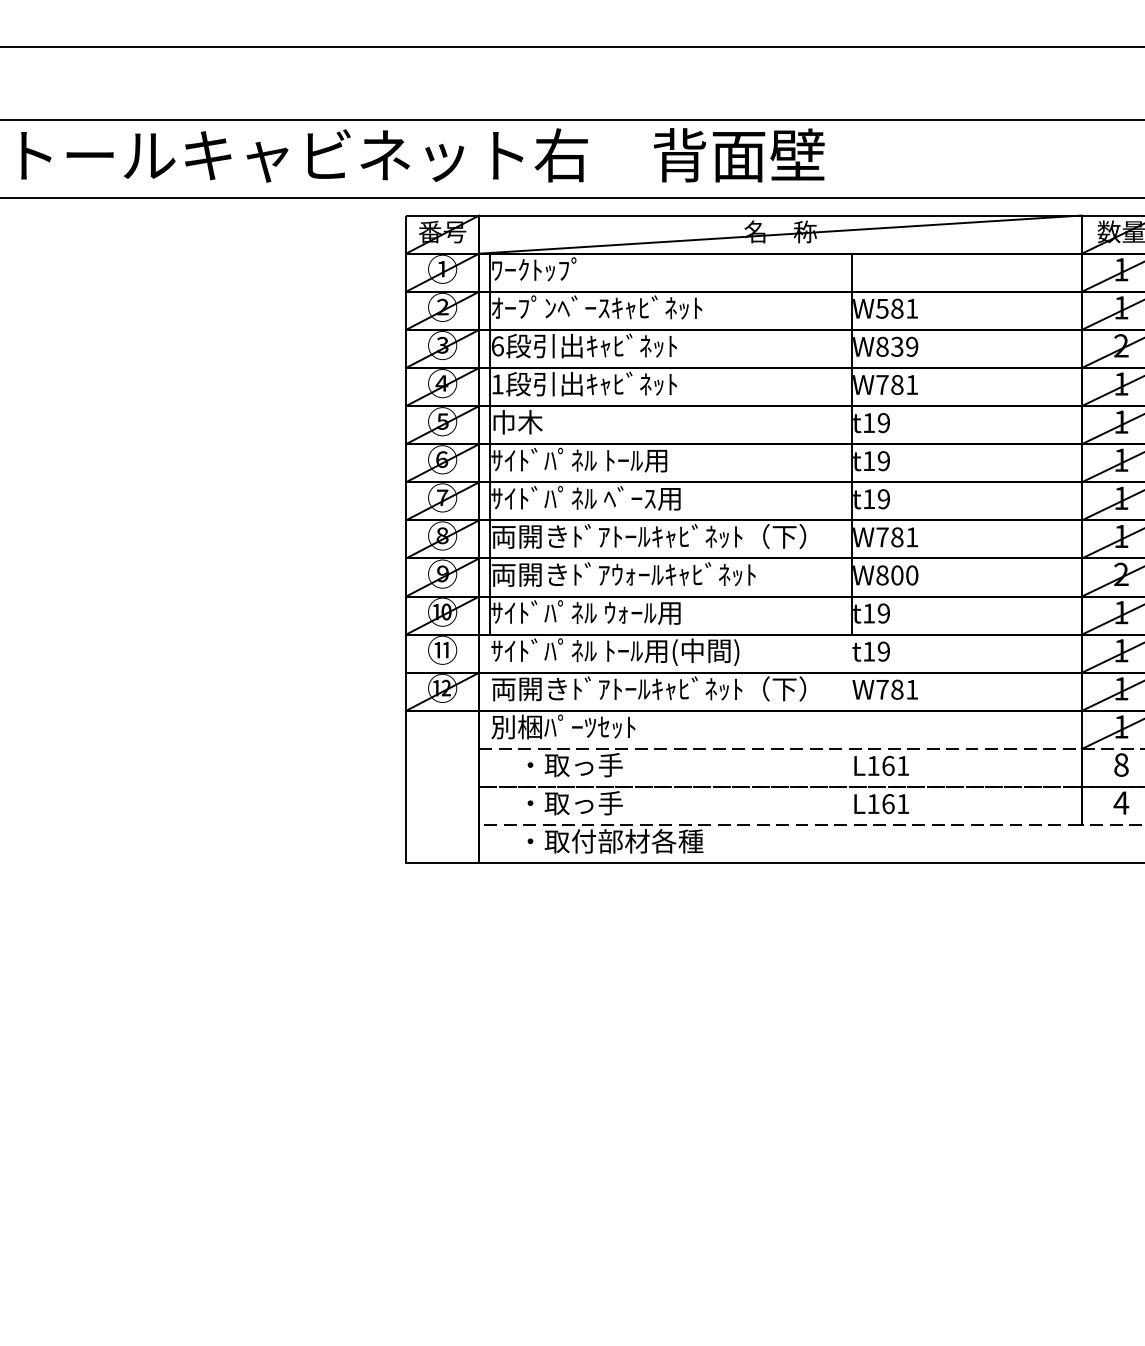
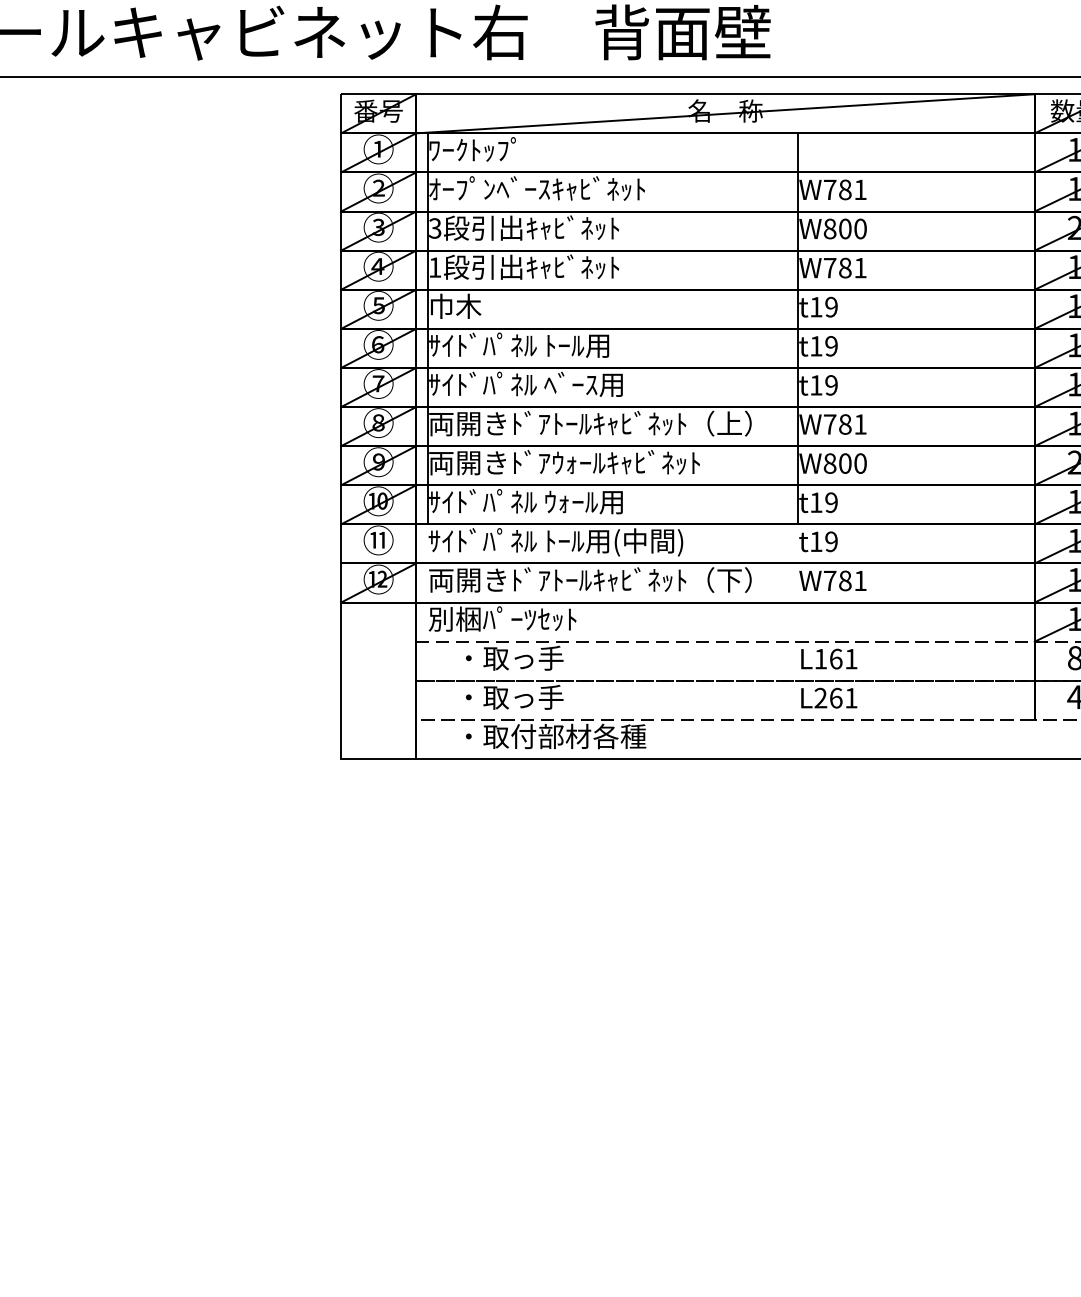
text: (882, 308) -> (830, 189), W581 -> W781
text: (497, 346) -> (434, 228), 6 -> 3
text: (904, 346) -> (852, 228), W839 -> W800
text: (784, 536) -> (729, 423), 両開きﾄﾞｱﾄｰﾙｷｬﾋﾞﾈｯﾄ（下） -> 両開きﾄﾞｱﾄｰﾙｷｬﾋﾞﾈｯﾄ（上）
text: (873, 803) -> (820, 697), L161 -> L261

